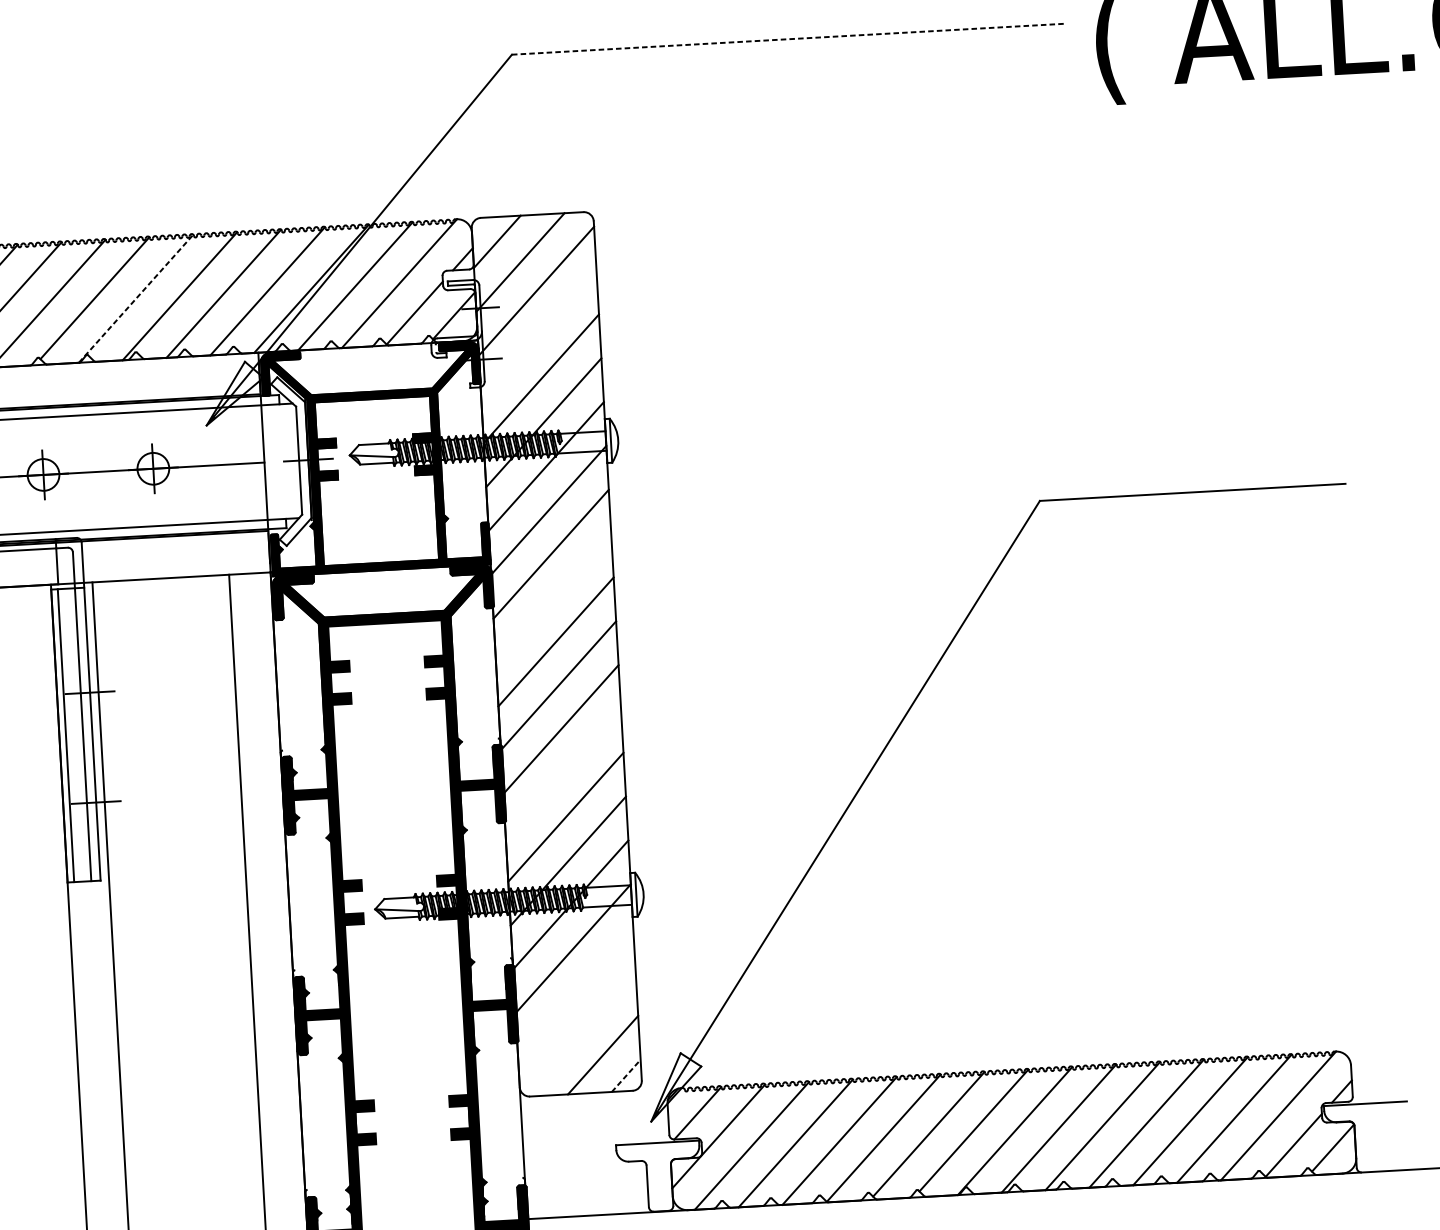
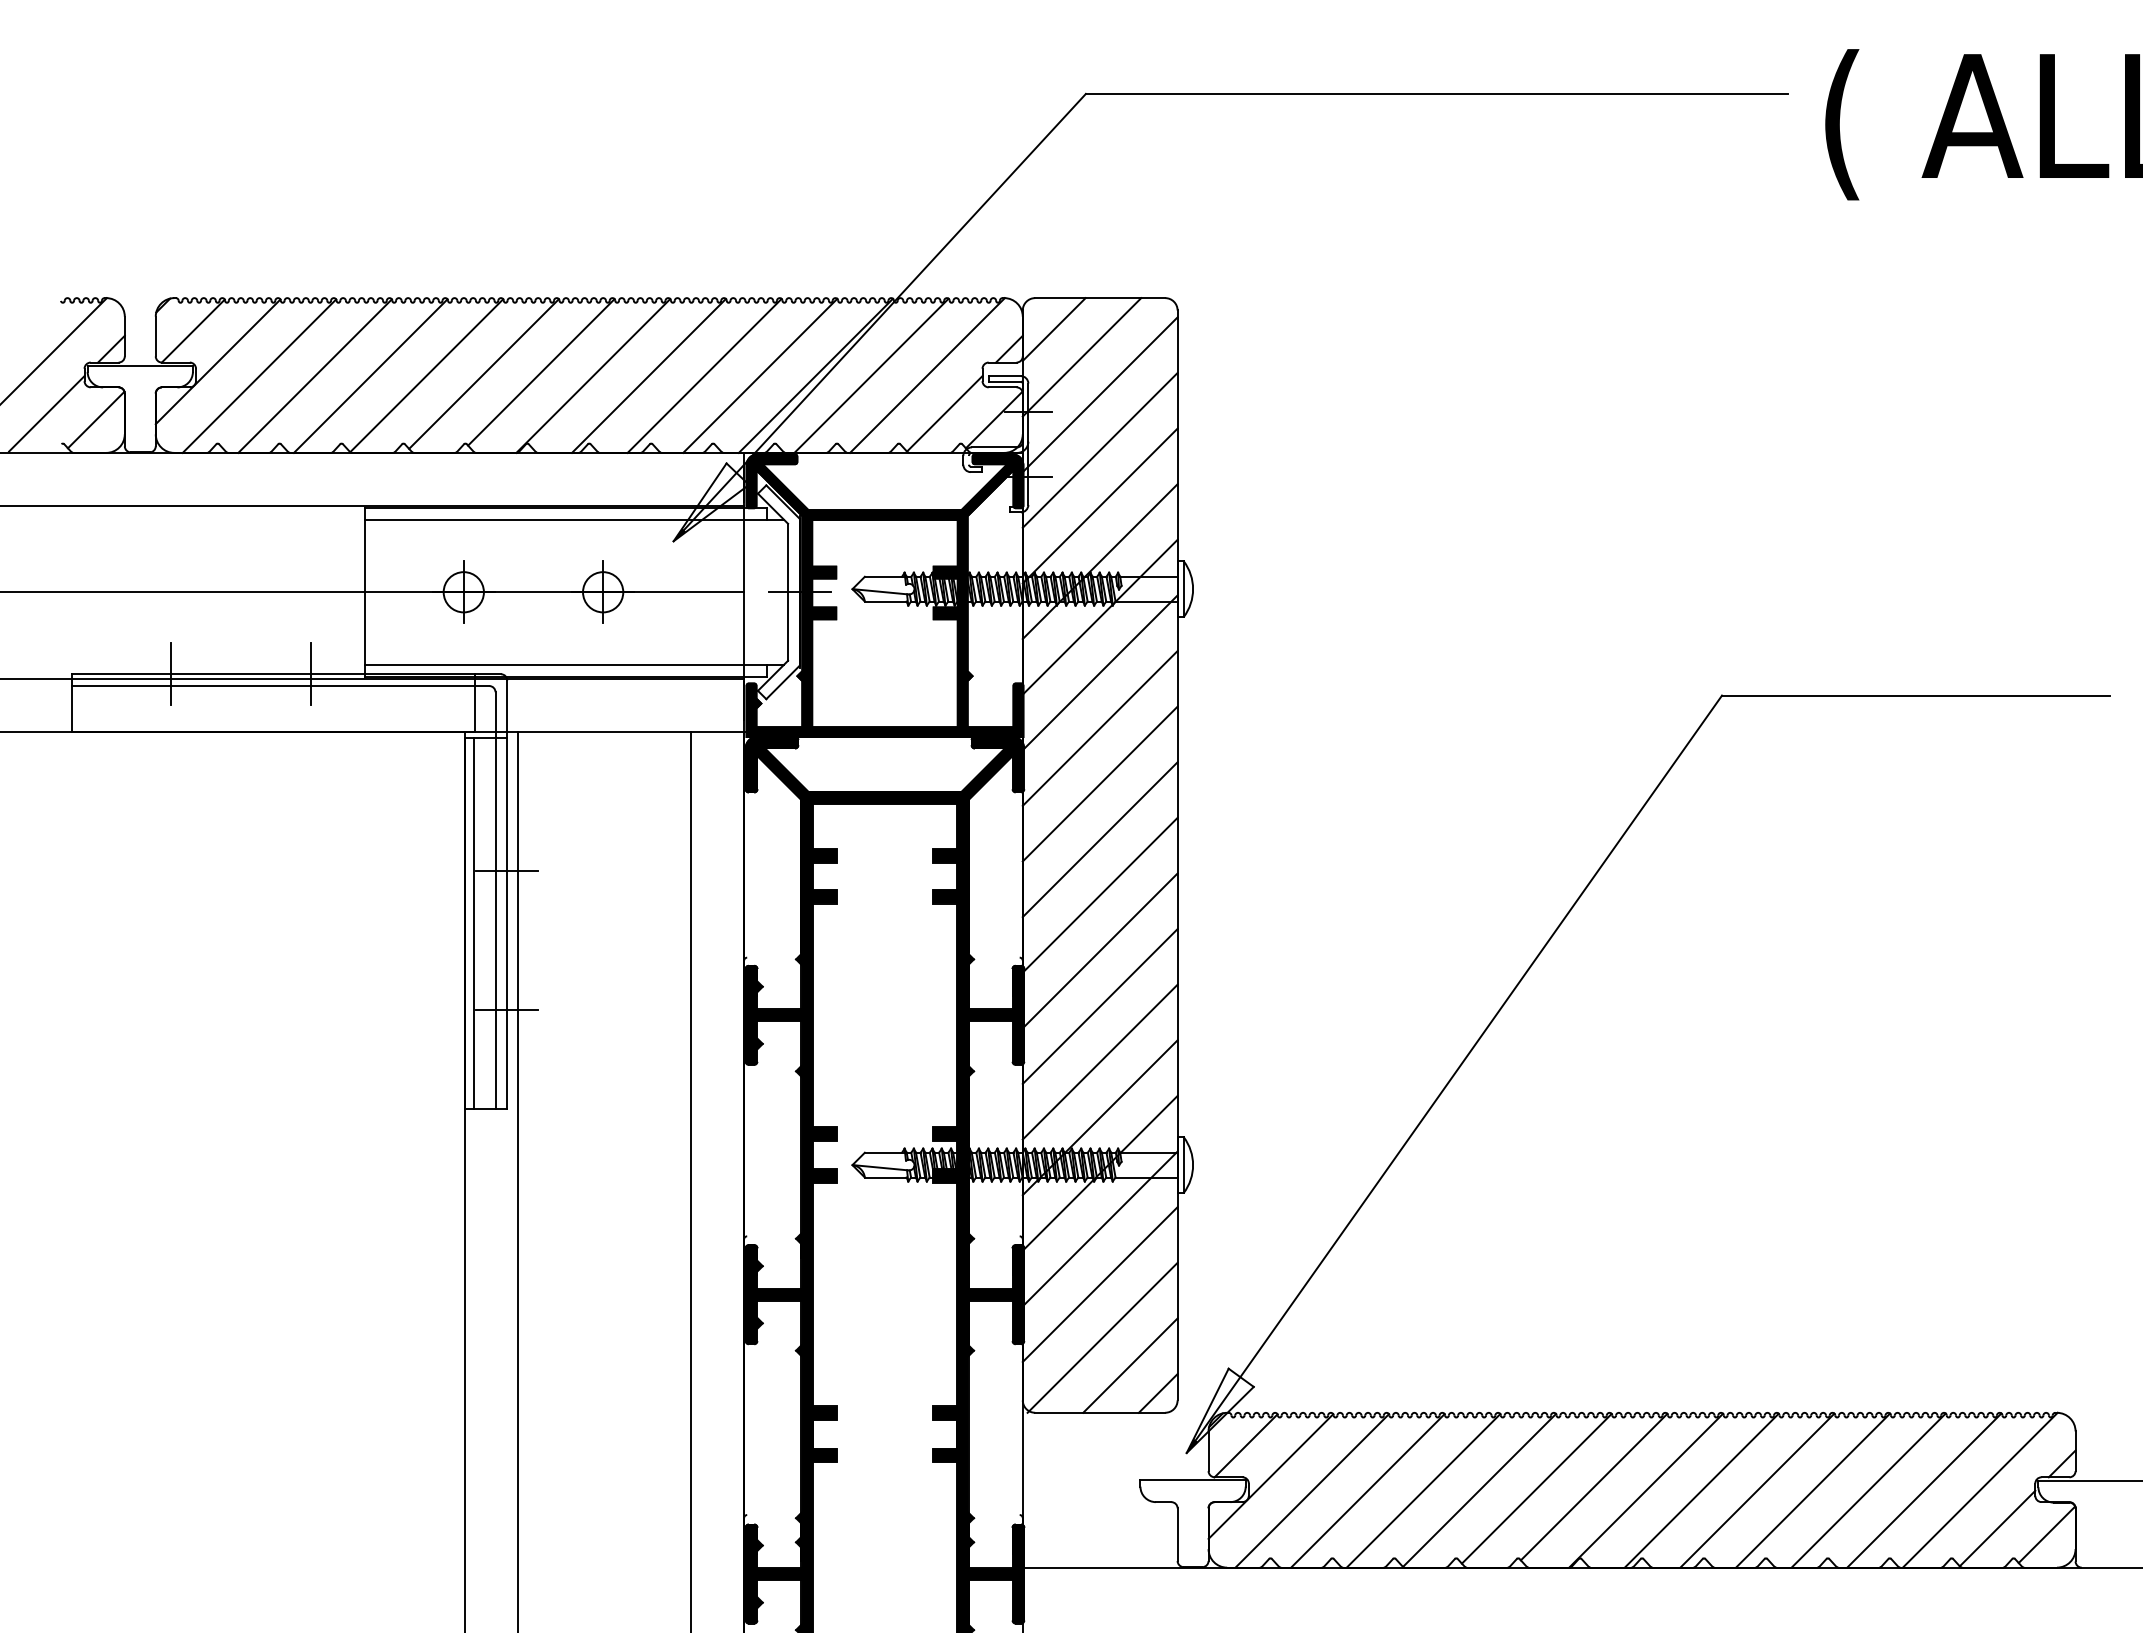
line: (789, 38) -> (1437, 93), dashed -> solid
line: (136, 298) -> (593, 375), dashed -> solid
line: (538, 334) -> (1099, 449), added
line: (553, 597) -> (1099, 783), added
line: (562, 773) -> (1099, 1006), added
line: (575, 992) -> (1099, 1284), added
line: (579, 1034) -> (1102, 1337), added
line: (626, 1075) -> (1158, 1393), dashed -> solid

